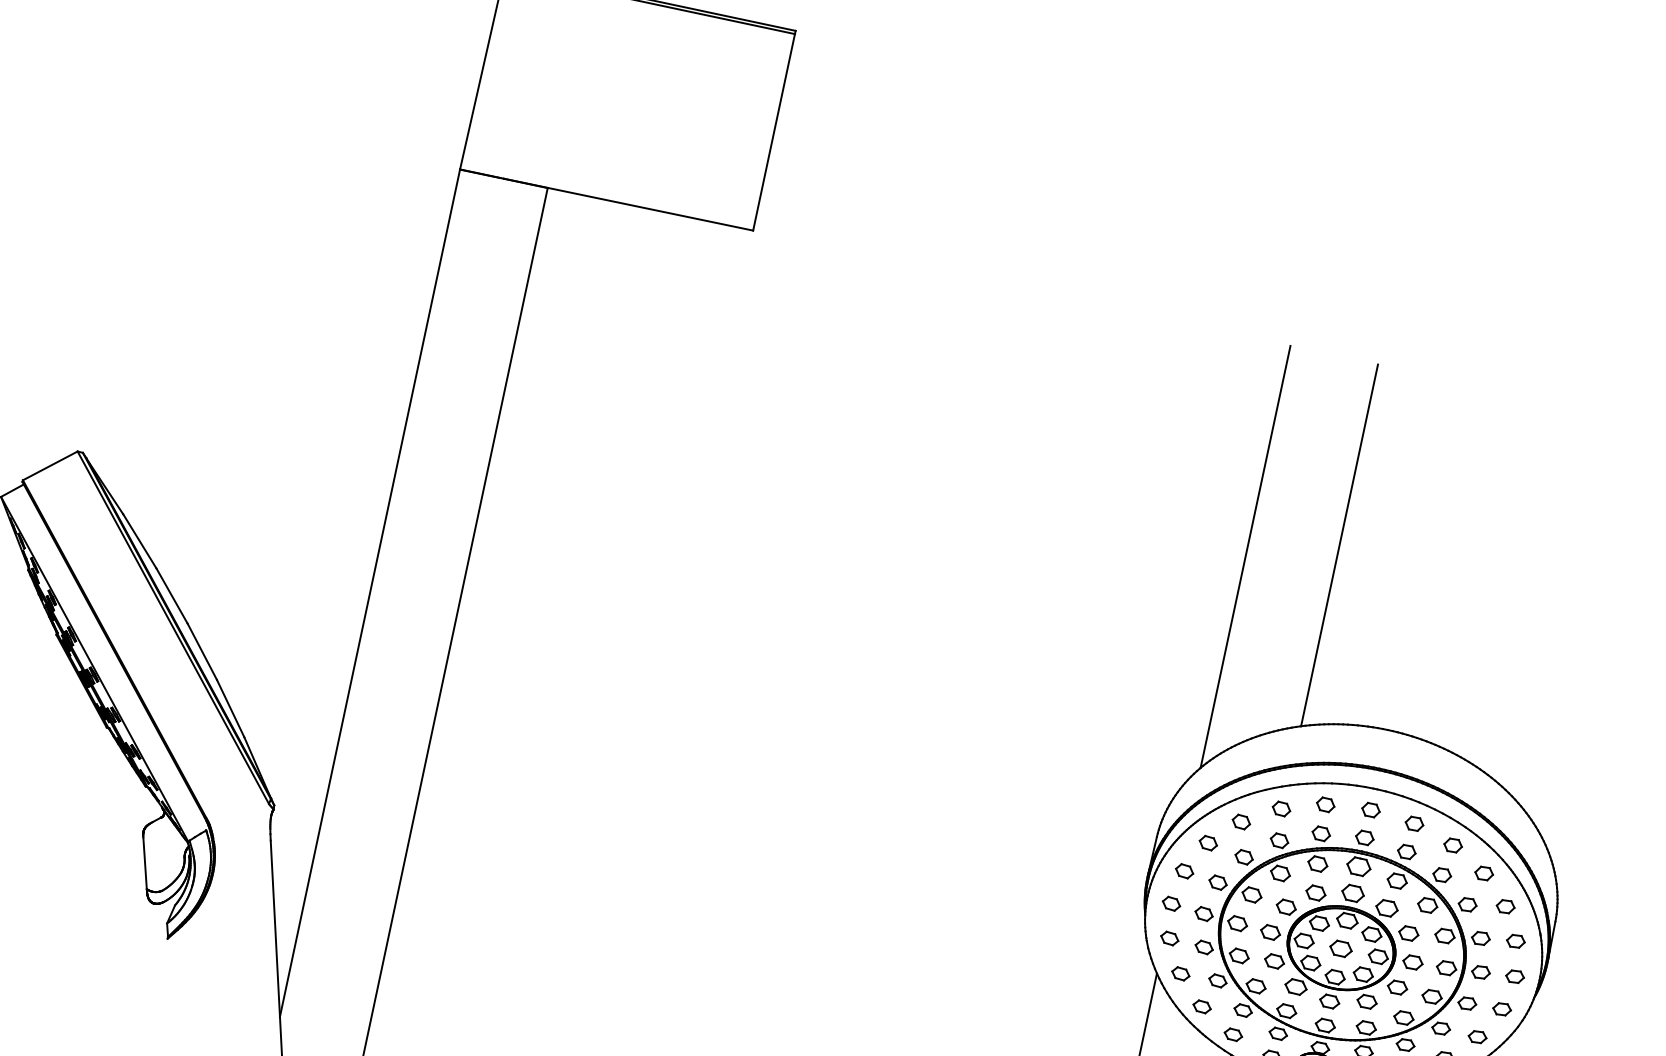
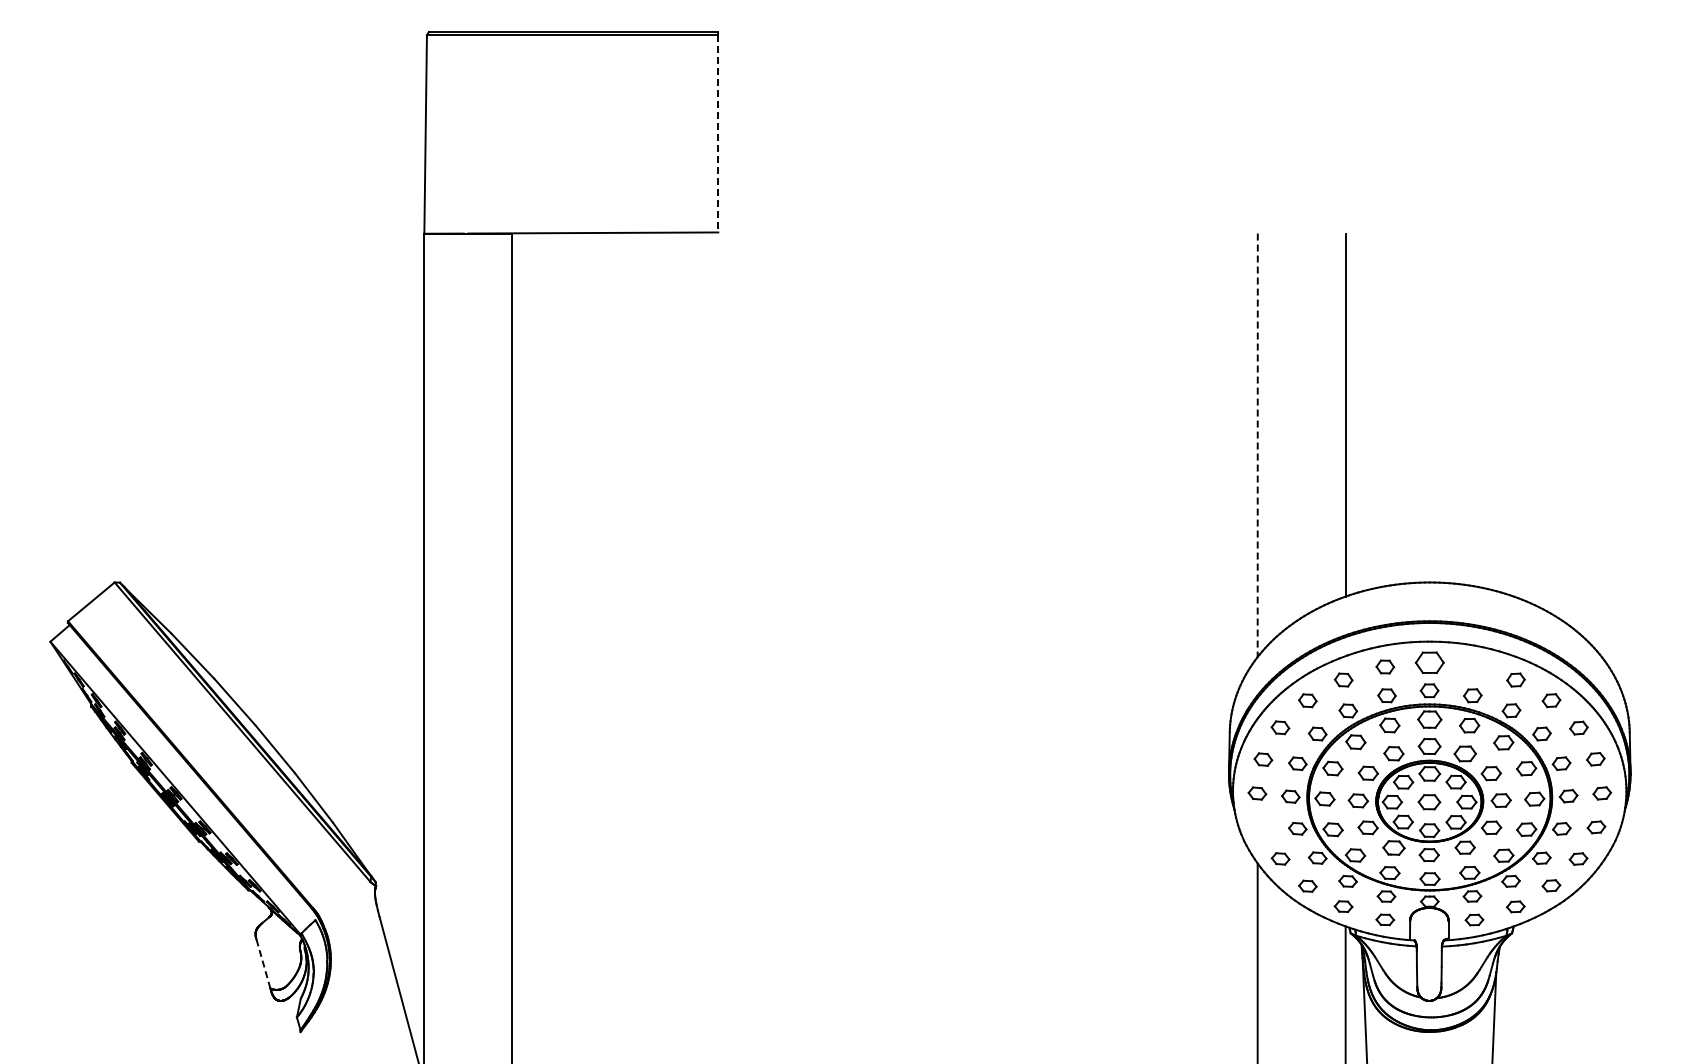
line: (774, 132) -> (718, 133), solid -> dashed
line: (1245, 557) -> (1257, 445), solid -> dashed
part: (1370, 809) -> (1429, 662), size x1.6
part: (1414, 823) -> (1474, 666), removed
line: (145, 862) -> (263, 963), solid -> dashed
part: (1169, 938) -> (1262, 827), removed

